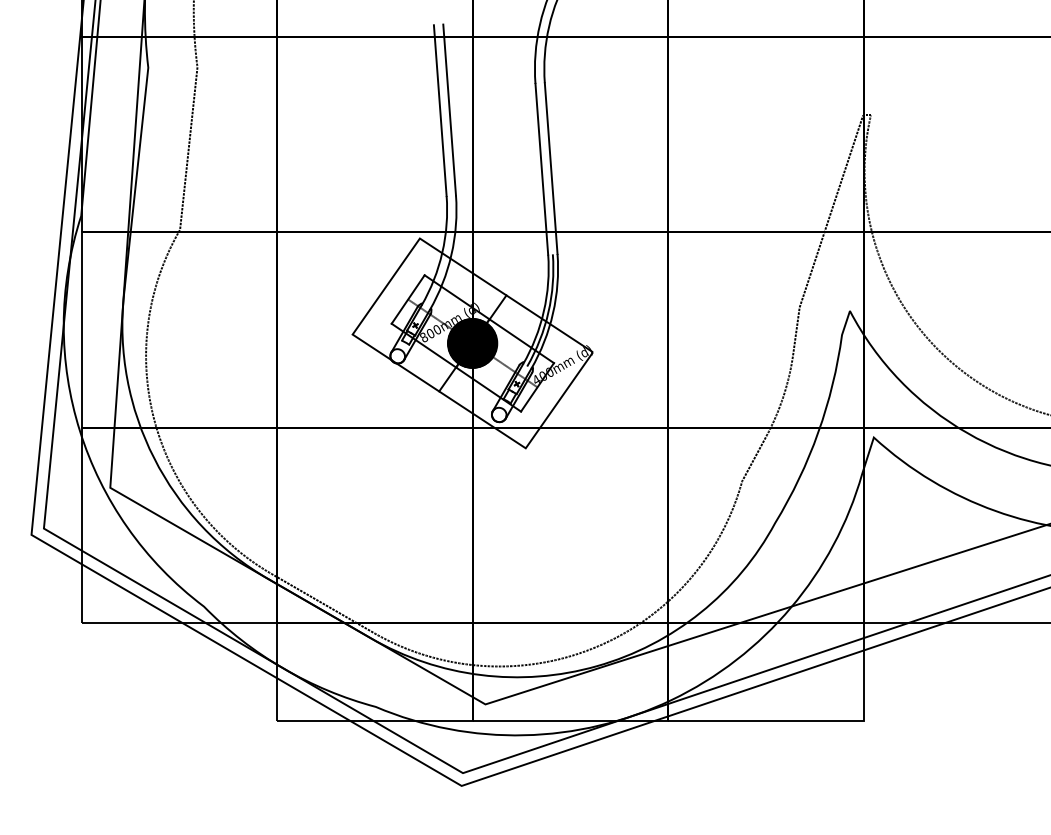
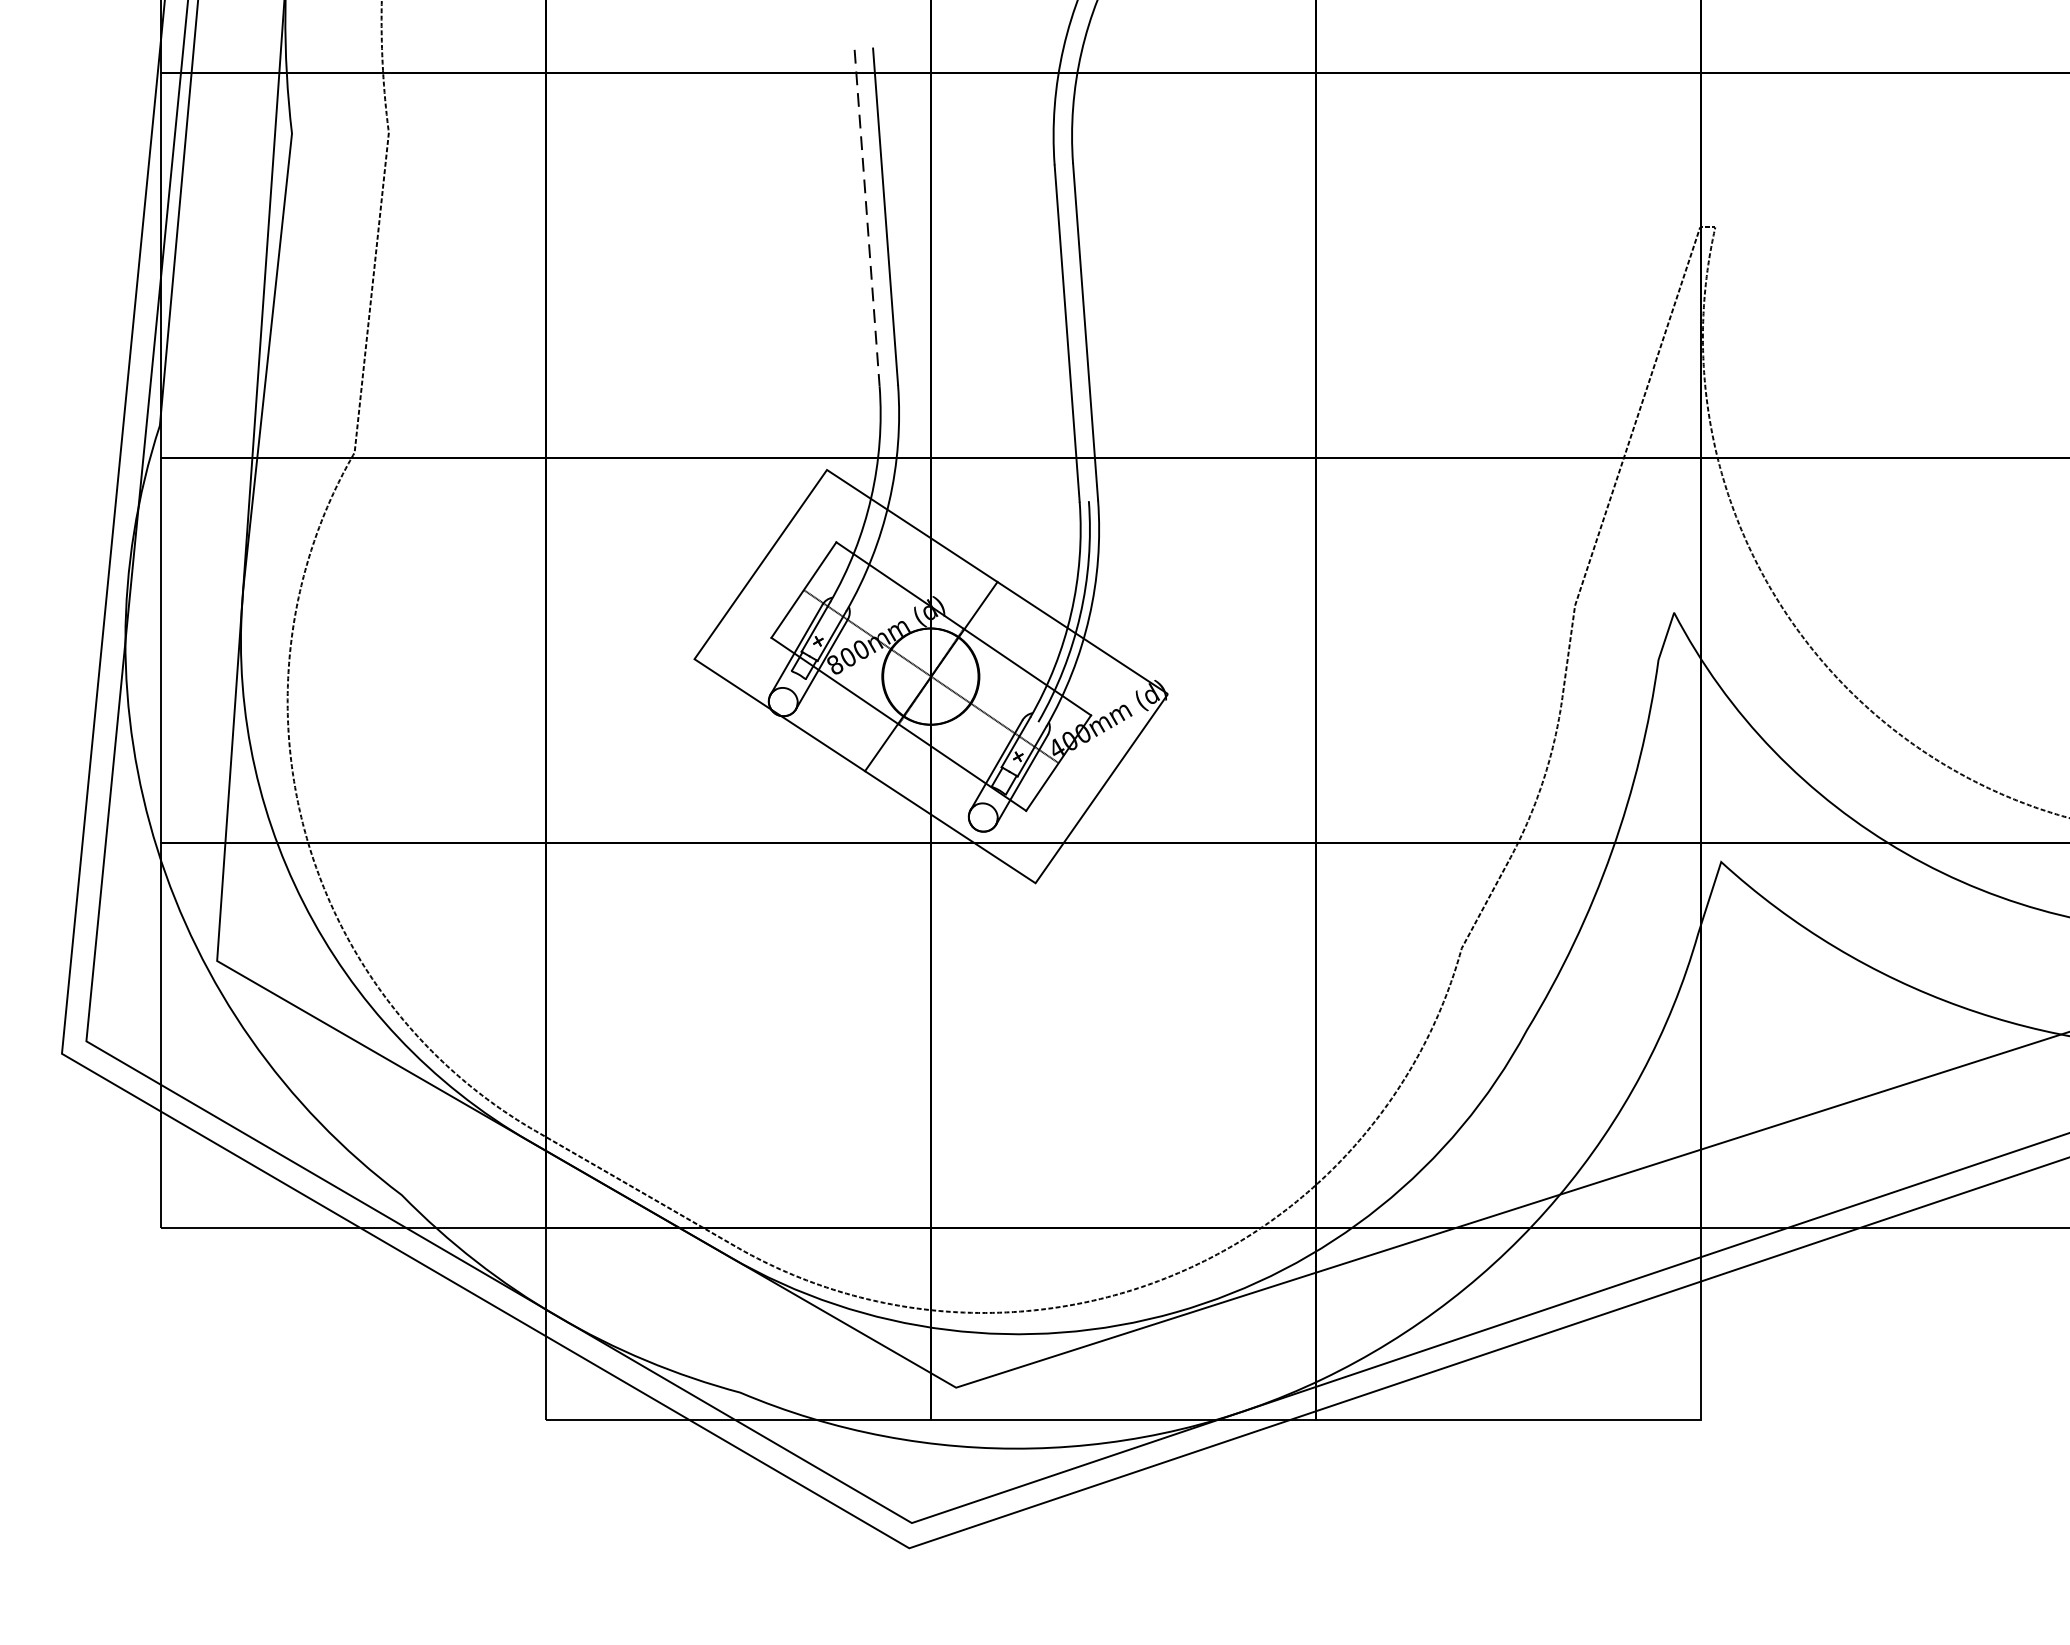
line: (440, 110) -> (867, 217), solid -> dashed
fill: (471, 343) -> (928, 676), removed

